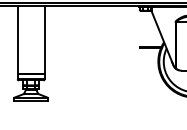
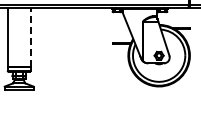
line: (44, 39) -> (30, 36), solid -> dashed

